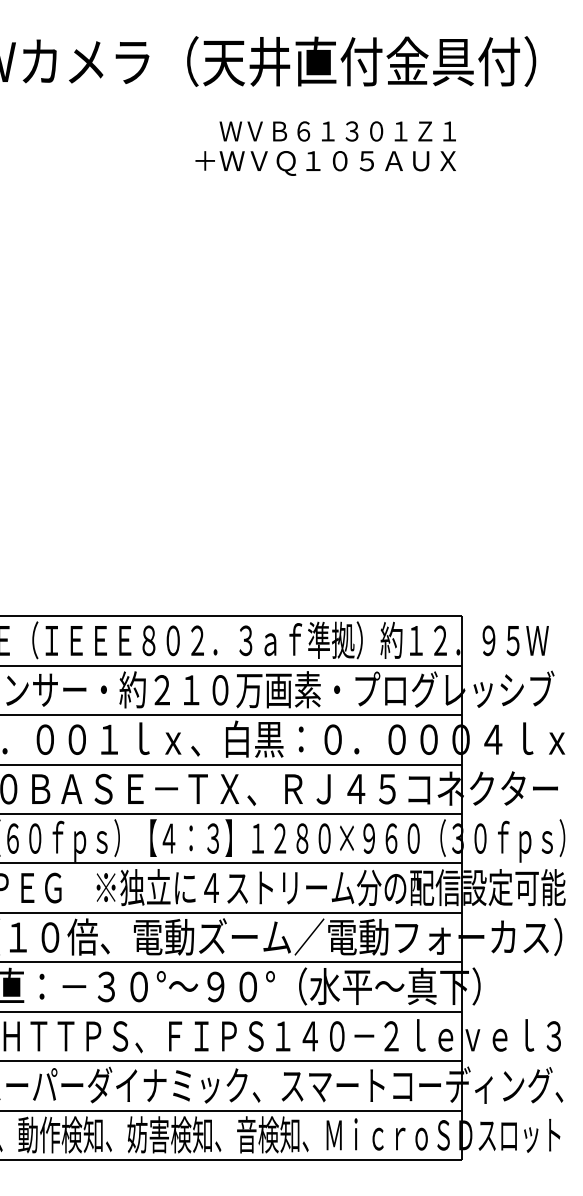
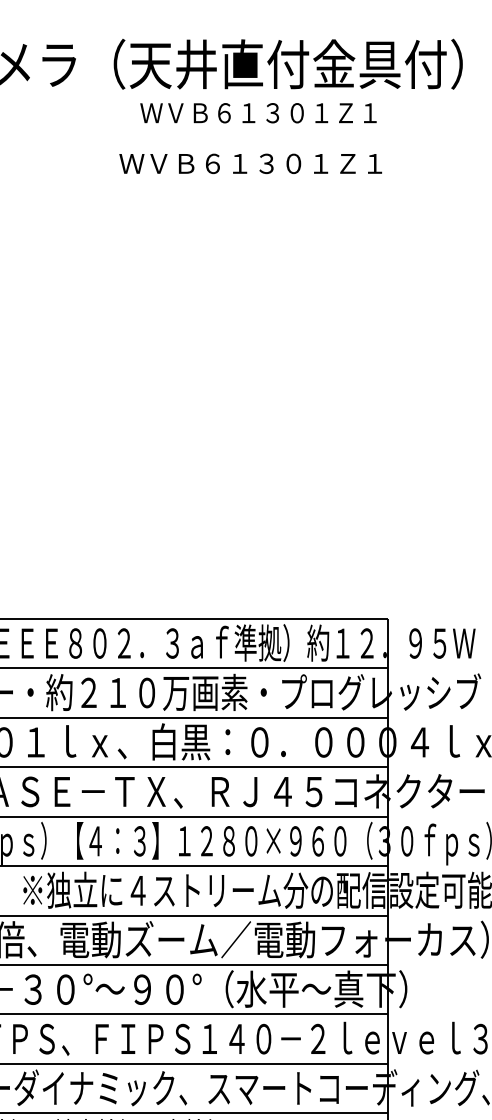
text: (337, 131) -> (258, 113), moved
text: (323, 163) -> (250, 166), ＋ＷＶＱ１０５ＡＵＸ -> ＷＶＢ６１３０１Ｚ１

